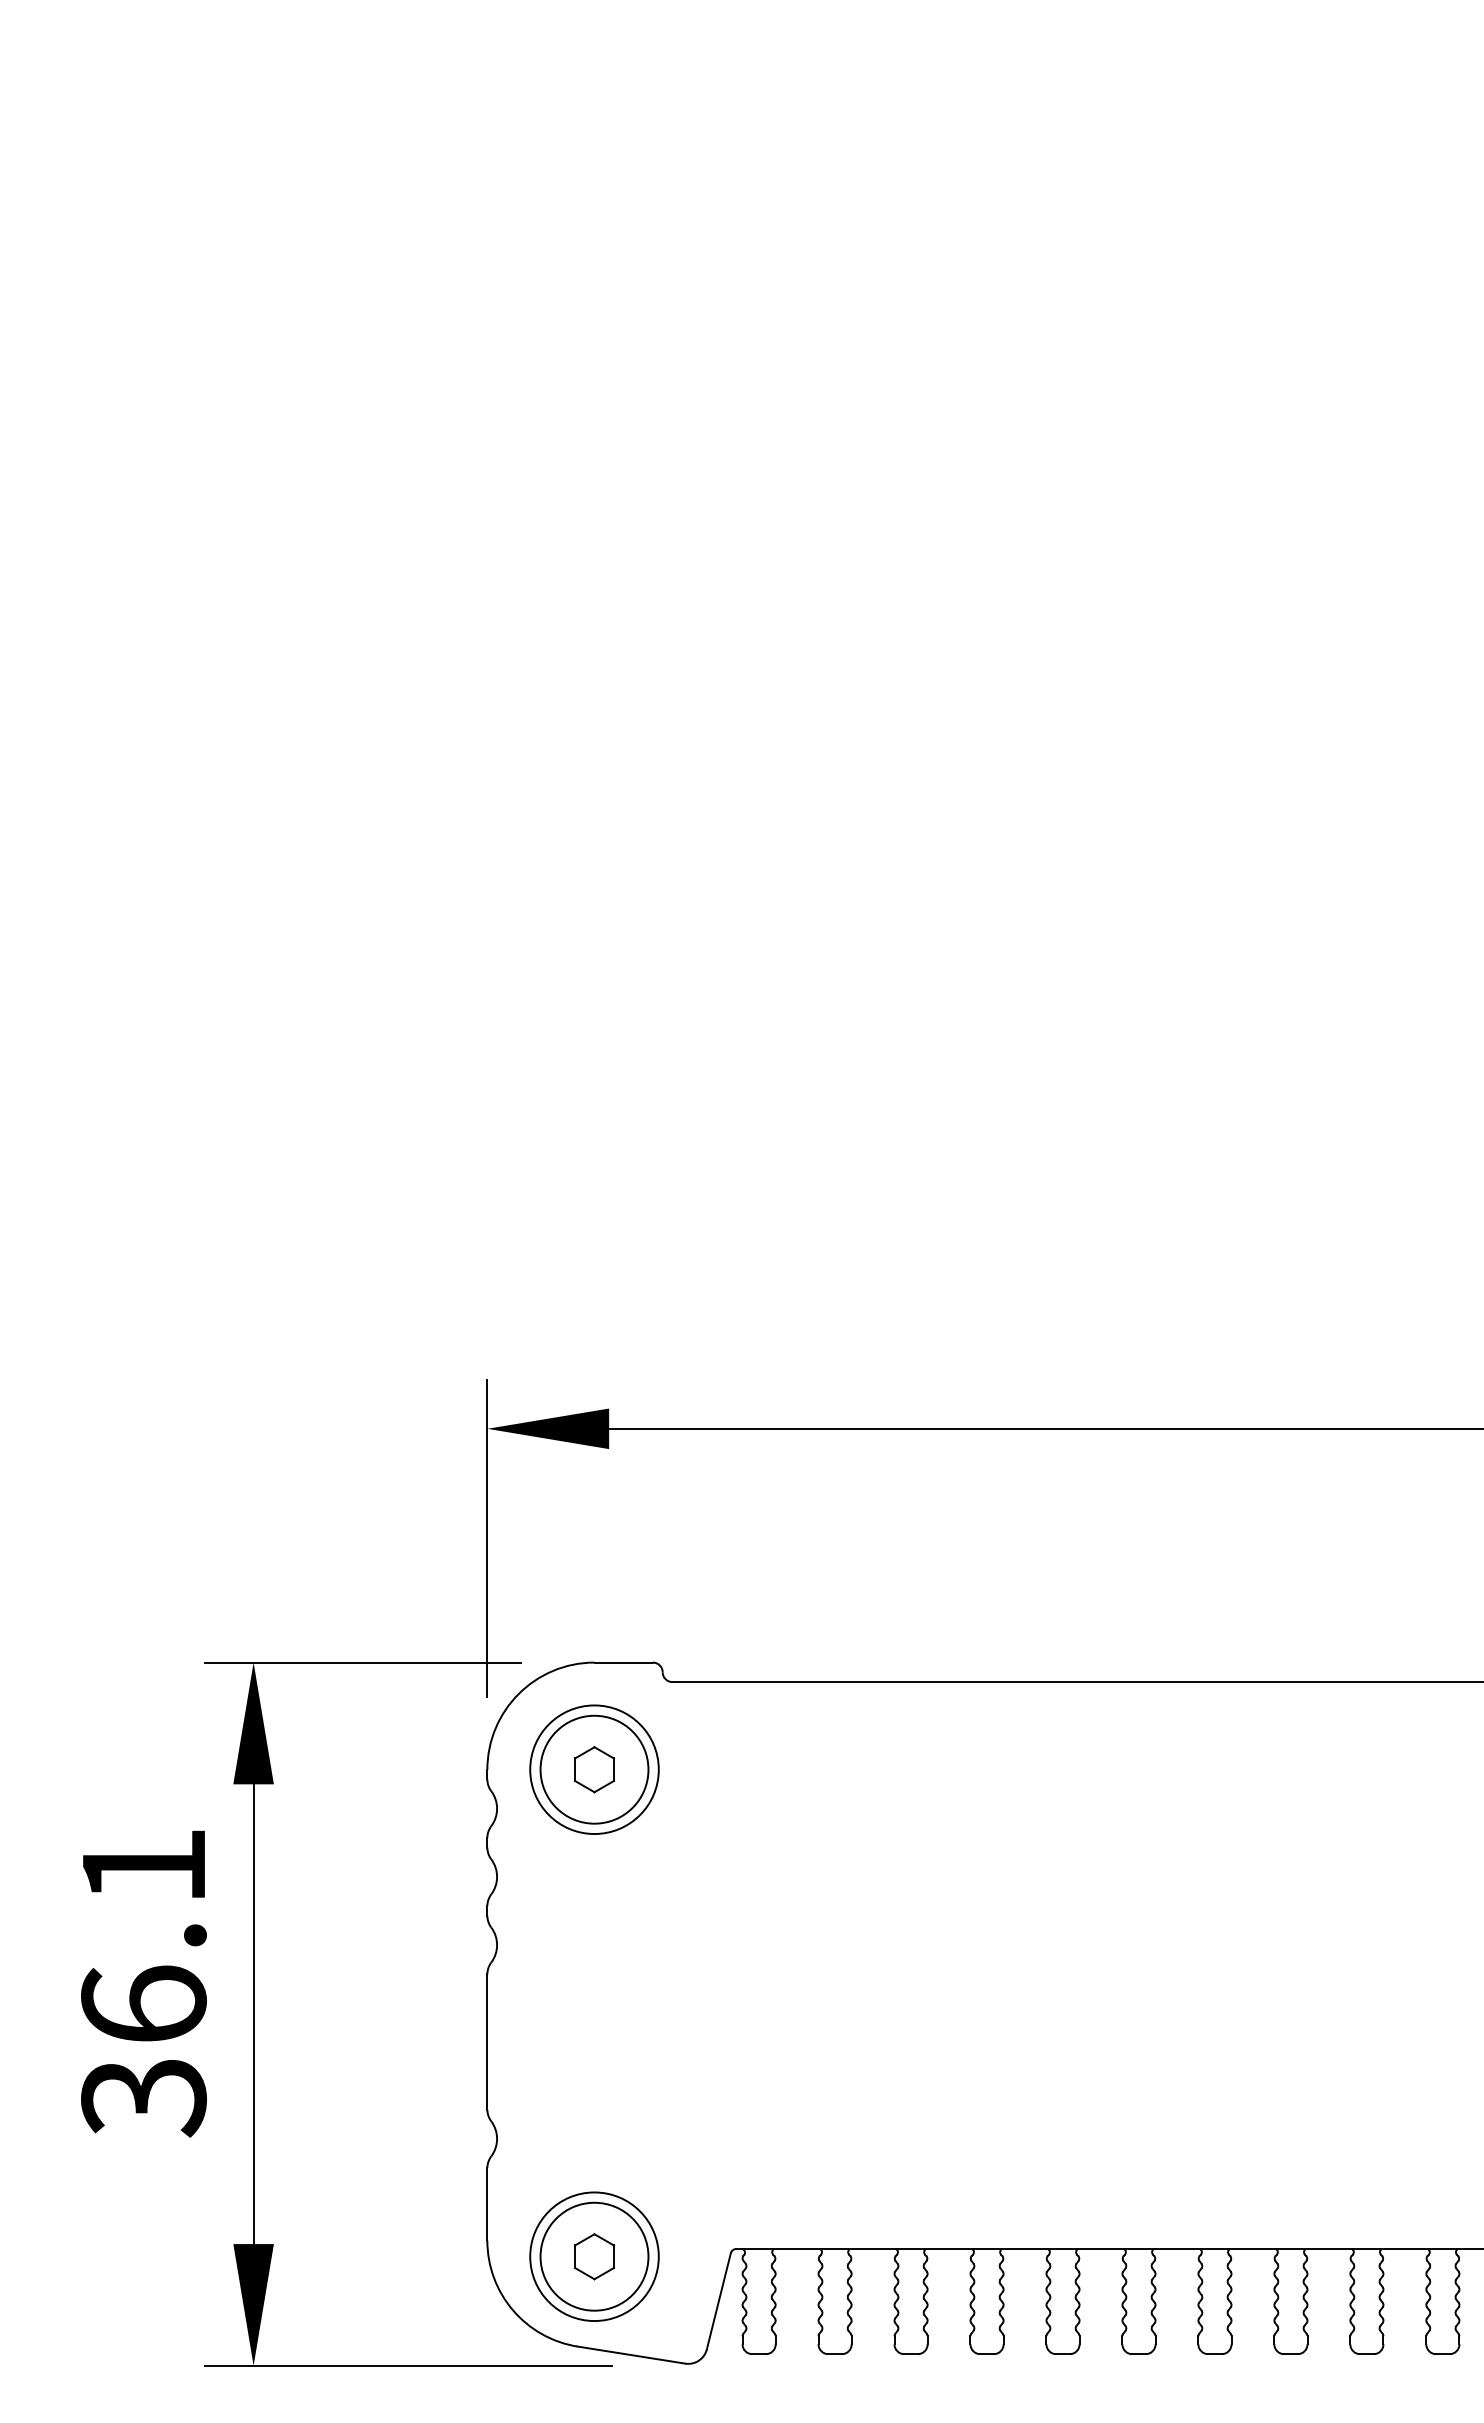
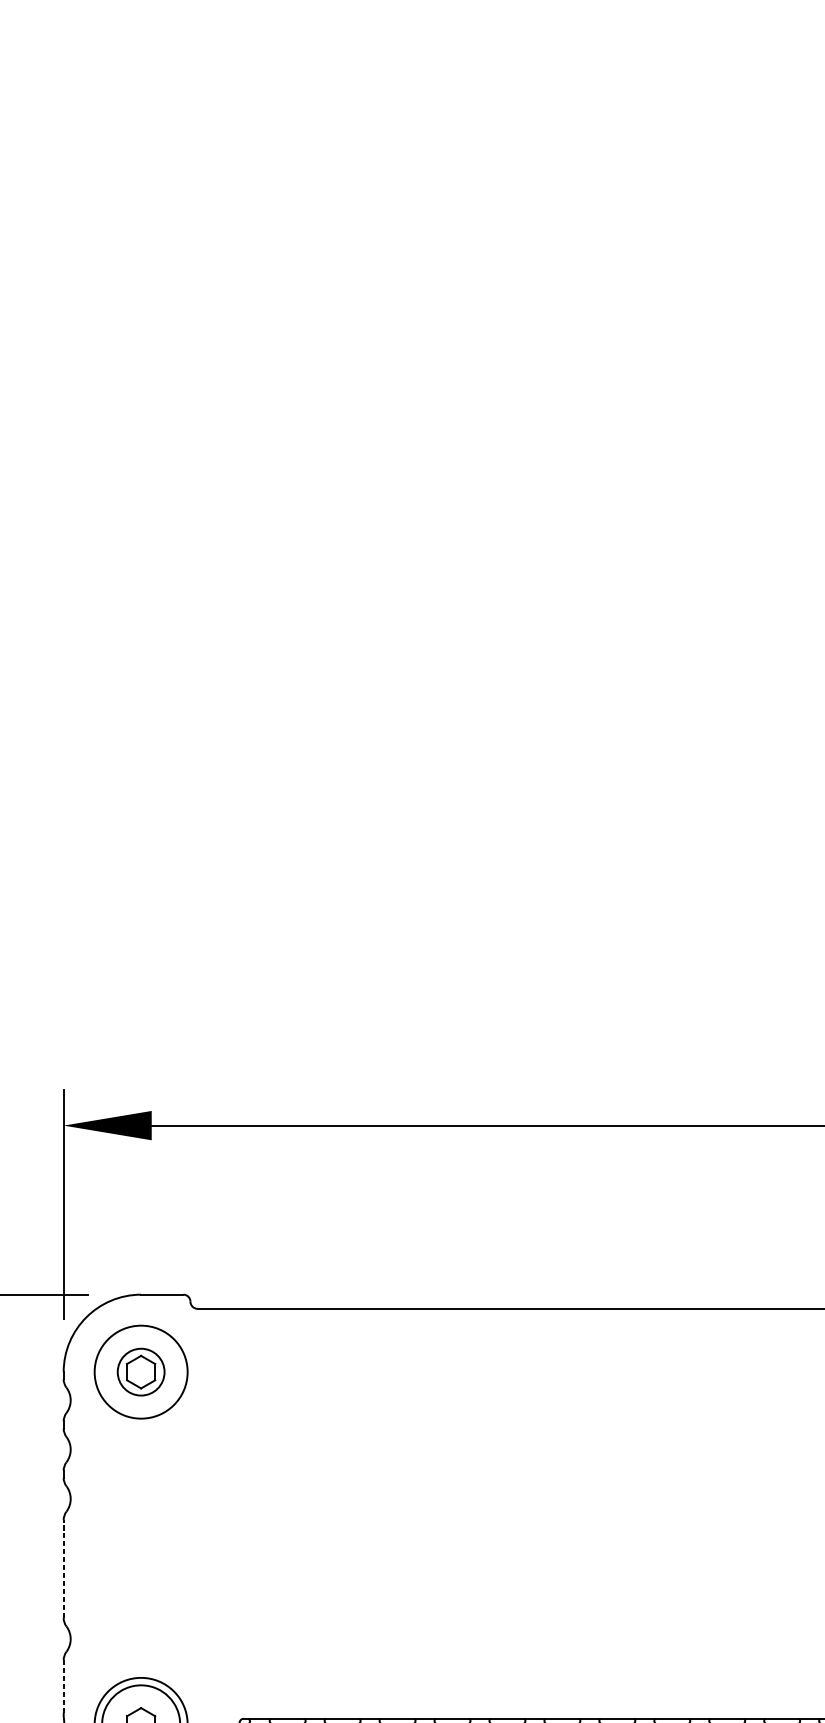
circle: (594, 1769) -> (141, 1371), size x0.6
line: (487, 2041) -> (63, 1568), solid -> dashed
line: (487, 2203) -> (63, 1685), solid -> dashed

